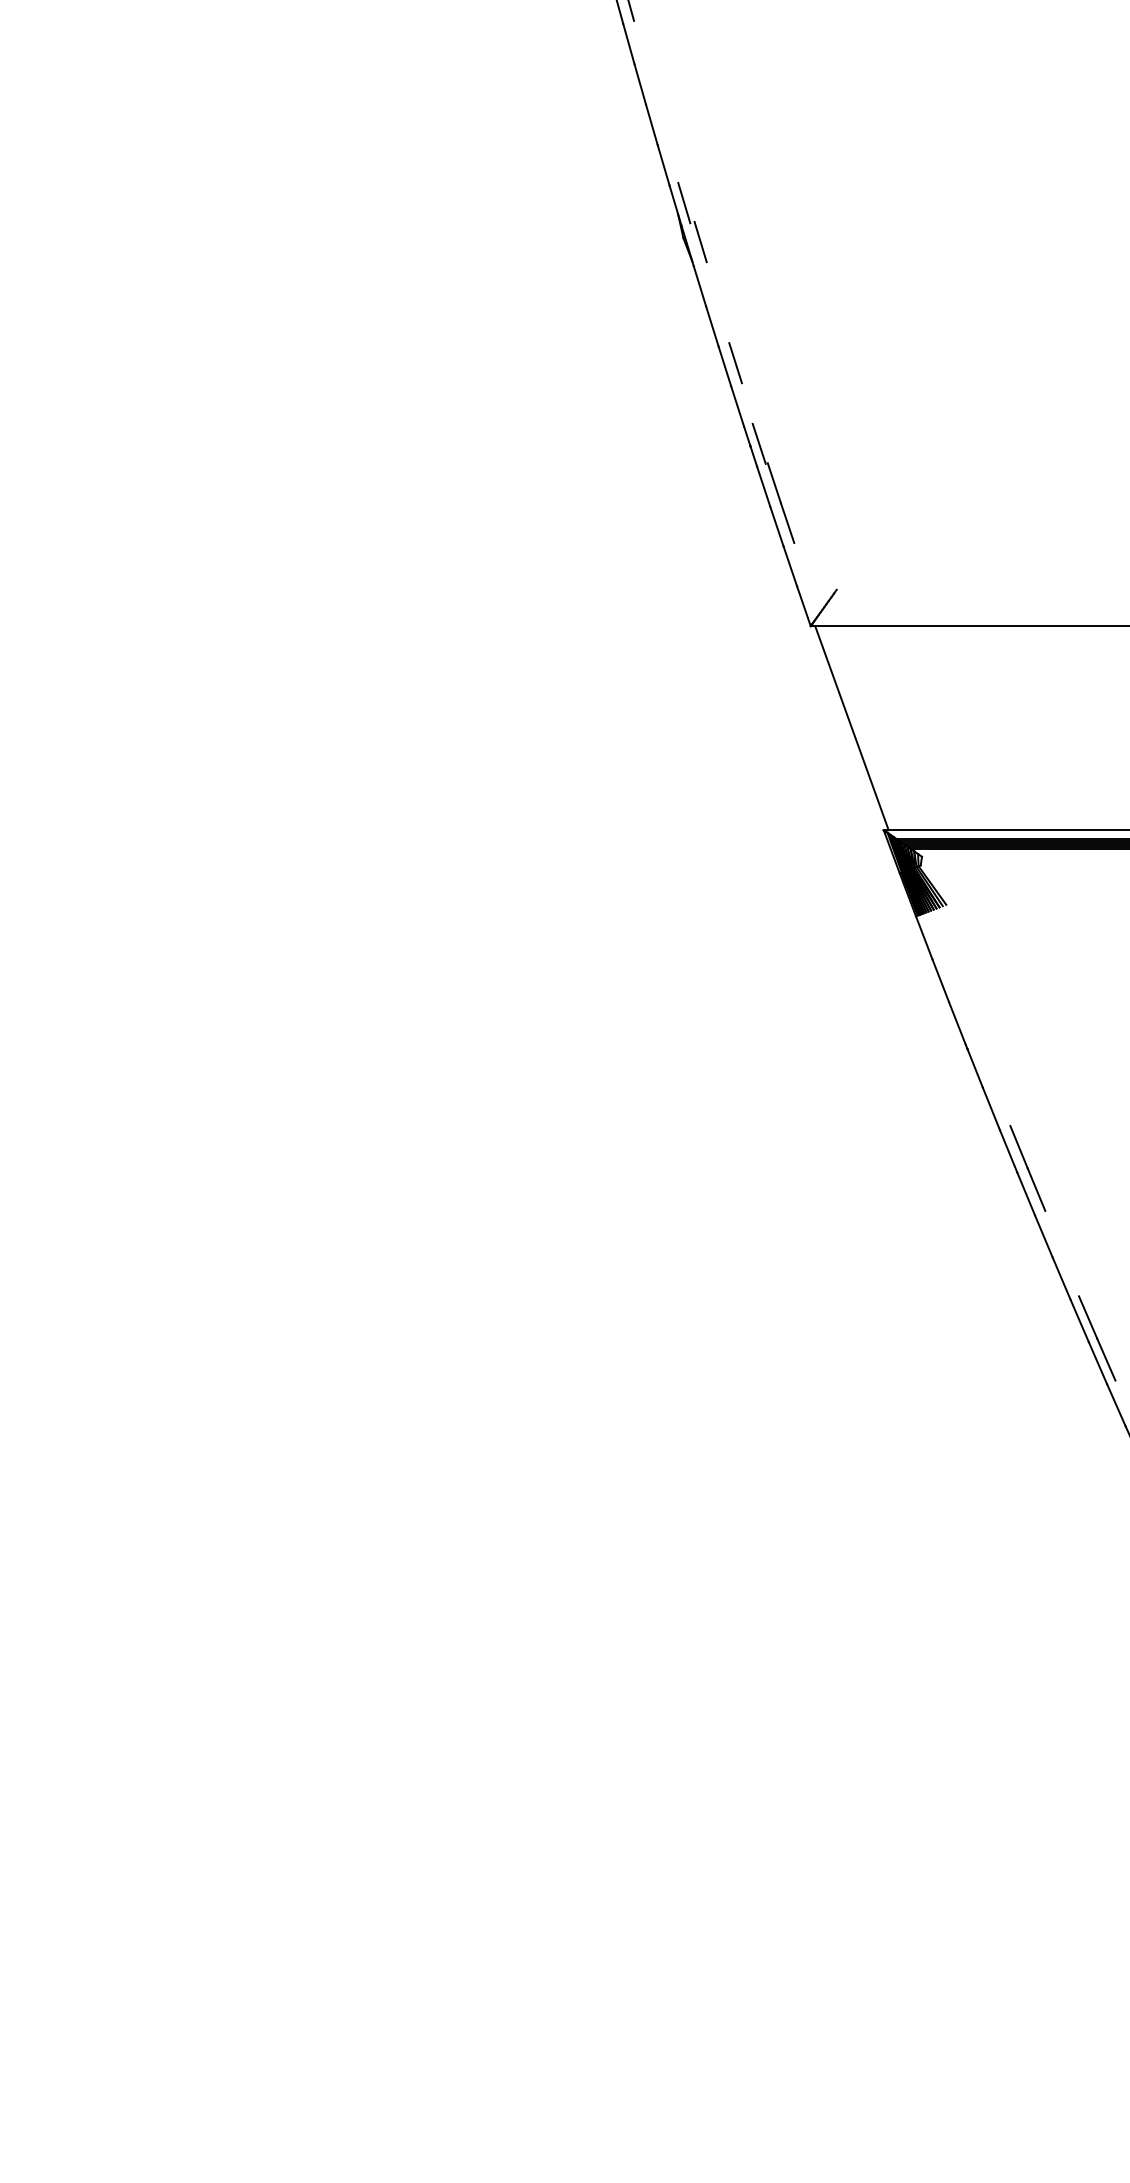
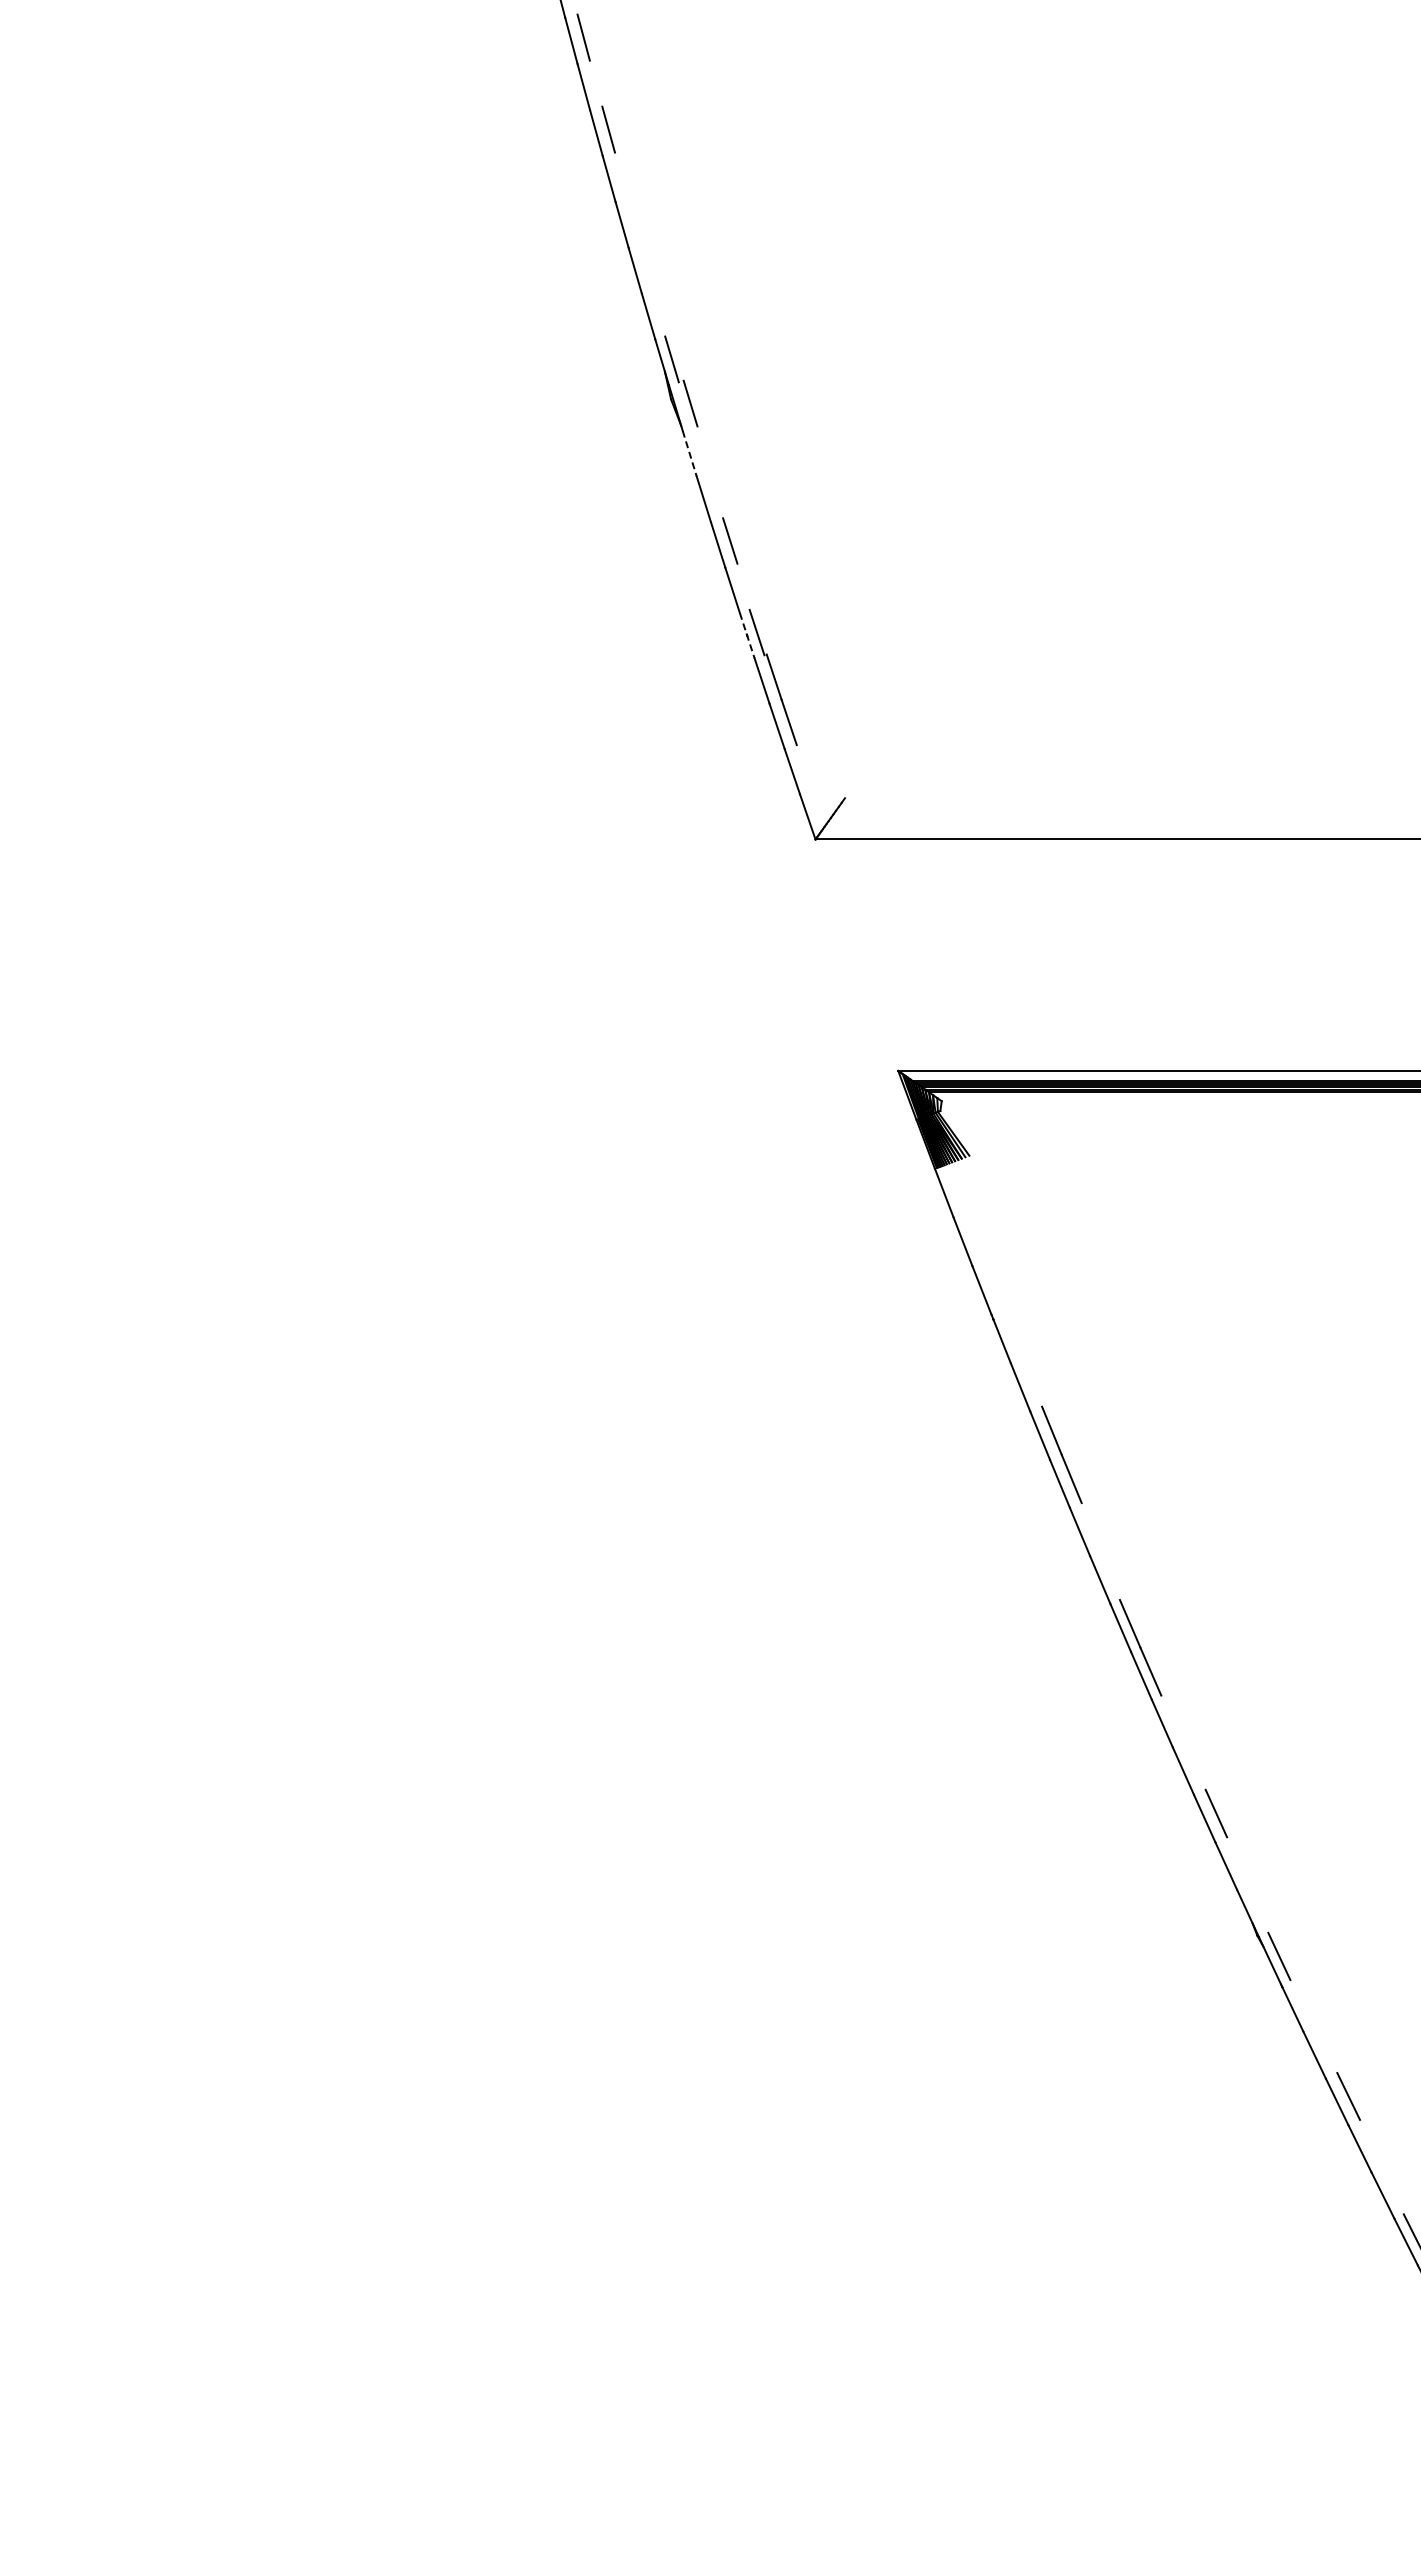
line: (699, 286) -> (689, 453), solid -> dashed
line: (750, 446) -> (747, 635), solid -> dashed
line: (851, 728) -> (861, 955), removed

